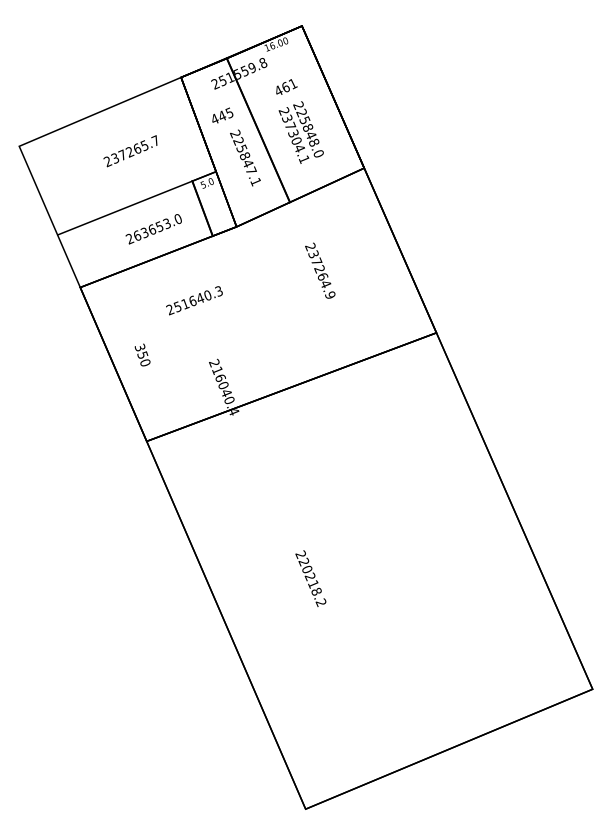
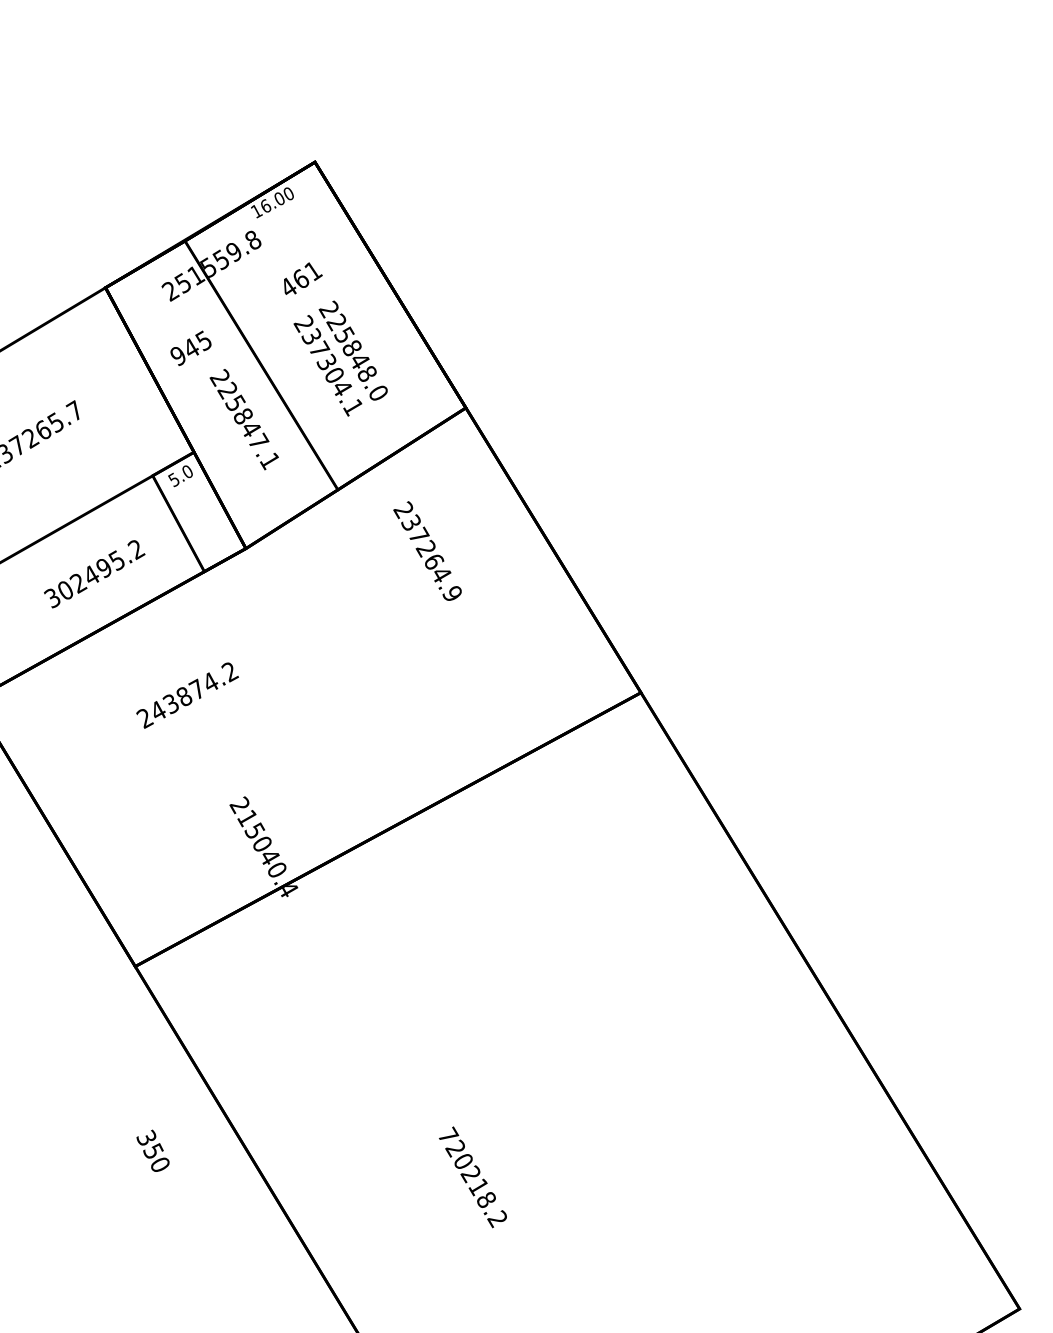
text: (214, 118) -> (177, 354), 445 -> 945
text: (153, 229) -> (93, 574), 263653.0 -> 302495.2
text: (320, 270) -> (428, 550), moved
text: (198, 299) -> (194, 692), 251640.3 -> 243874.2
text: (142, 354) -> (152, 1150), moved
text: (220, 377) -> (254, 830), 216040.4 -> 215040.4
text: (300, 554) -> (447, 1135), 220218.2 -> 720218.2

